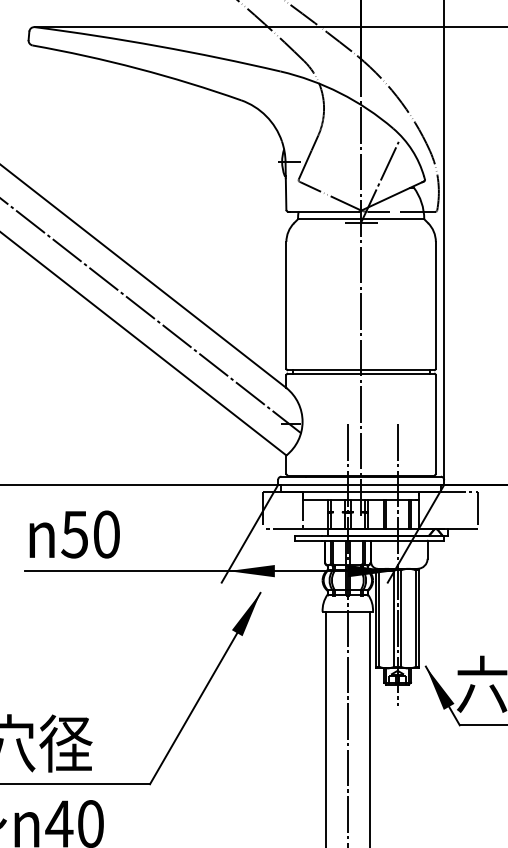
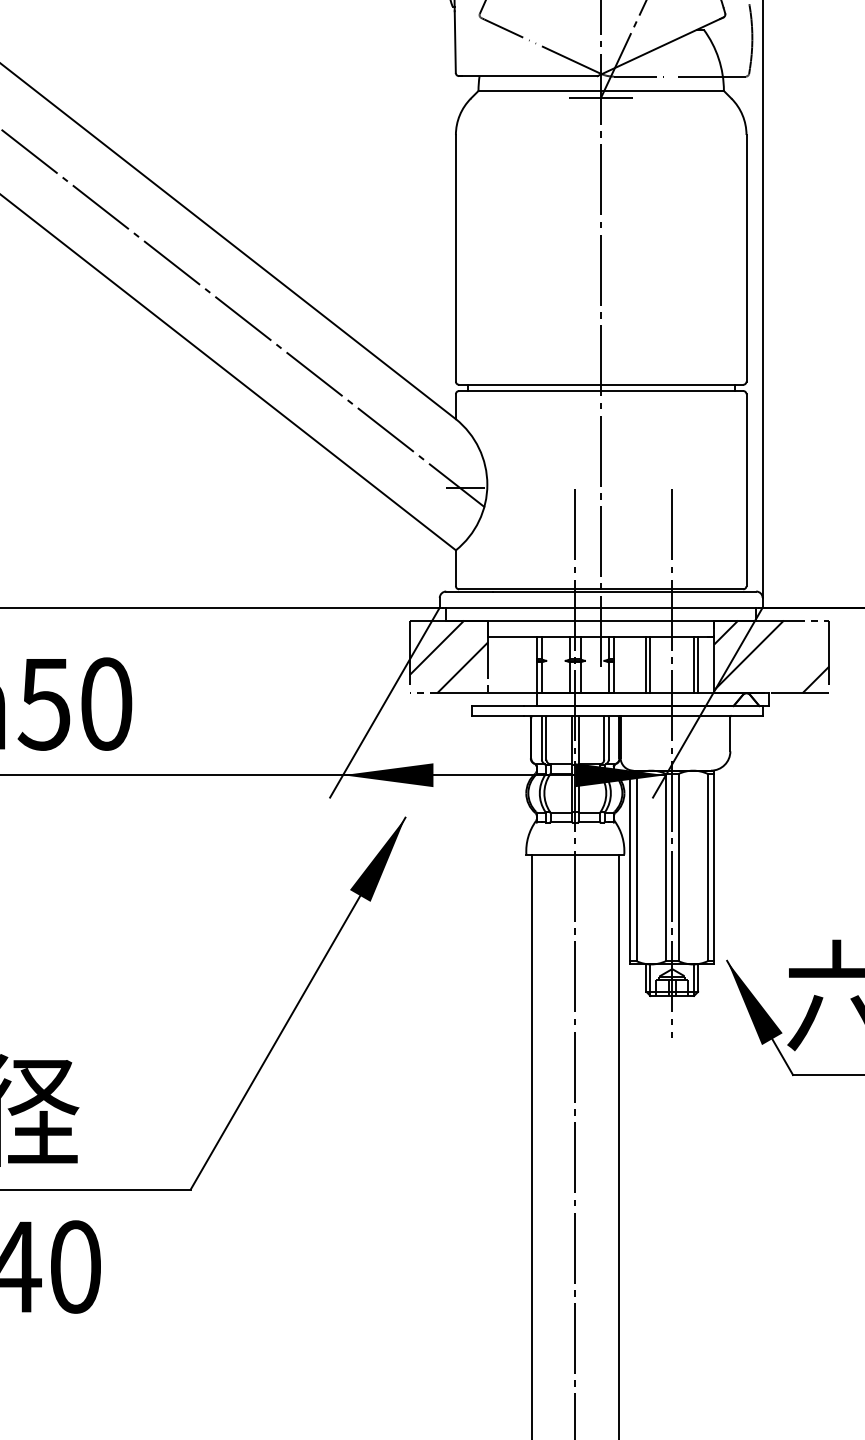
hatch: (282, 509) -> (448, 655), added
hatch: (448, 509) -> (771, 655), added

